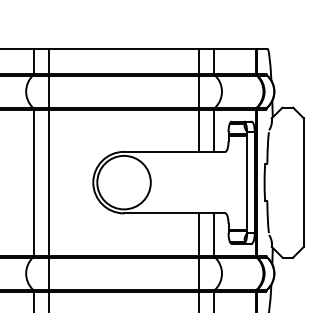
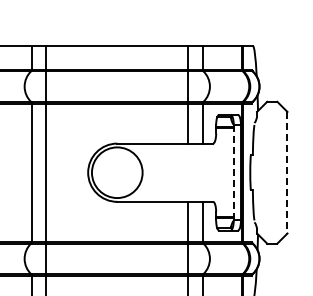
line: (246, 182) -> (233, 172), solid -> dashed
line: (303, 182) -> (287, 172), solid -> dashed

